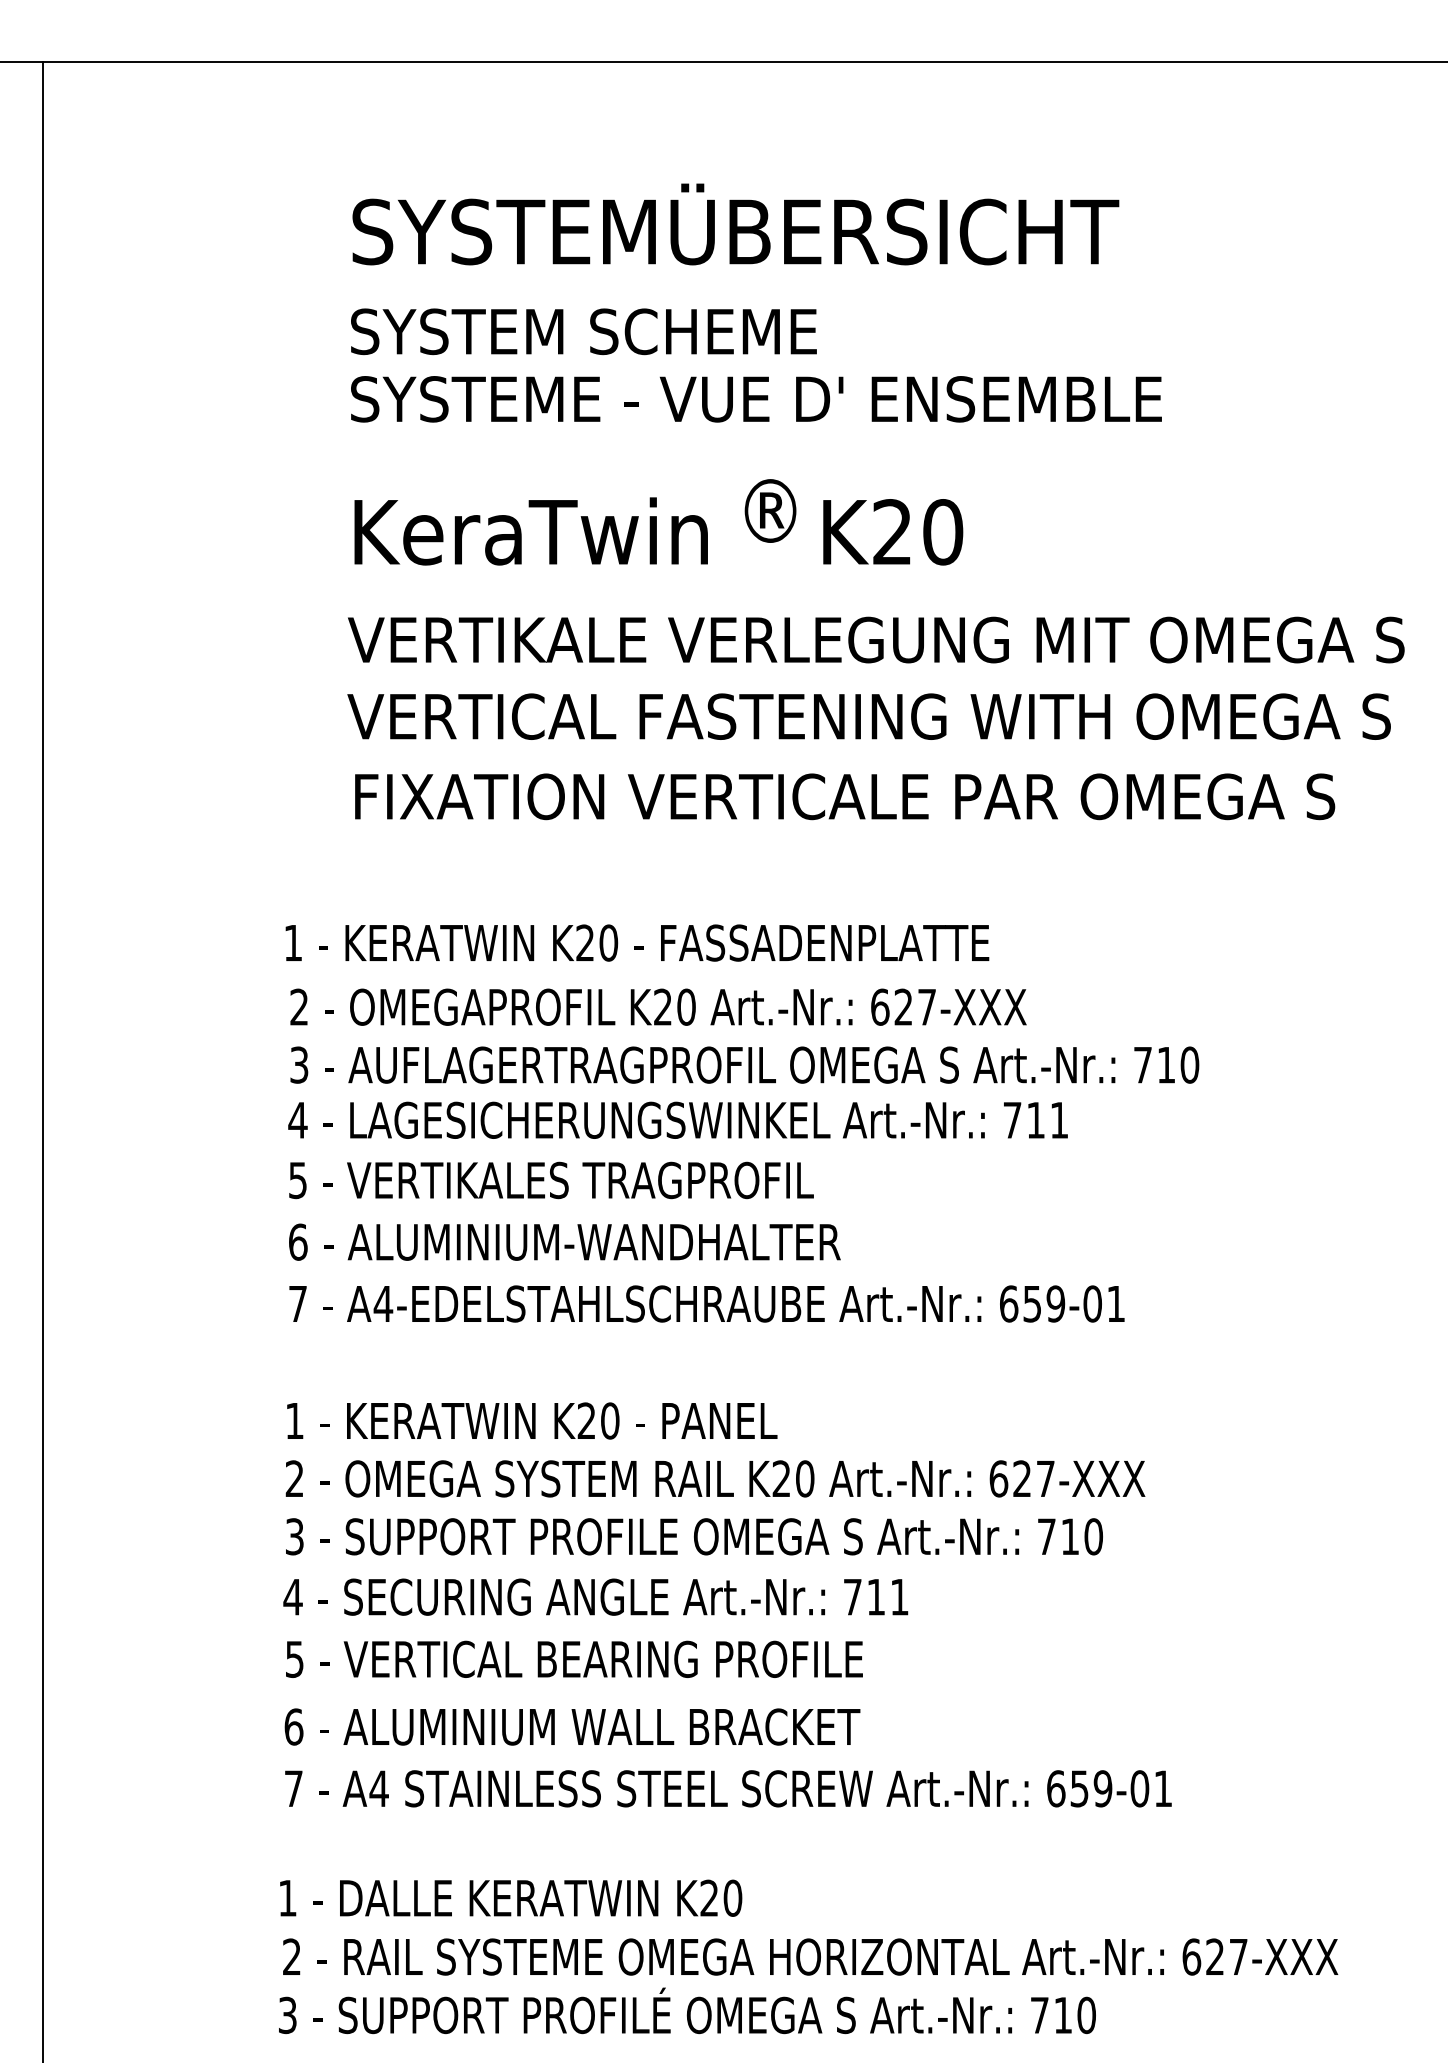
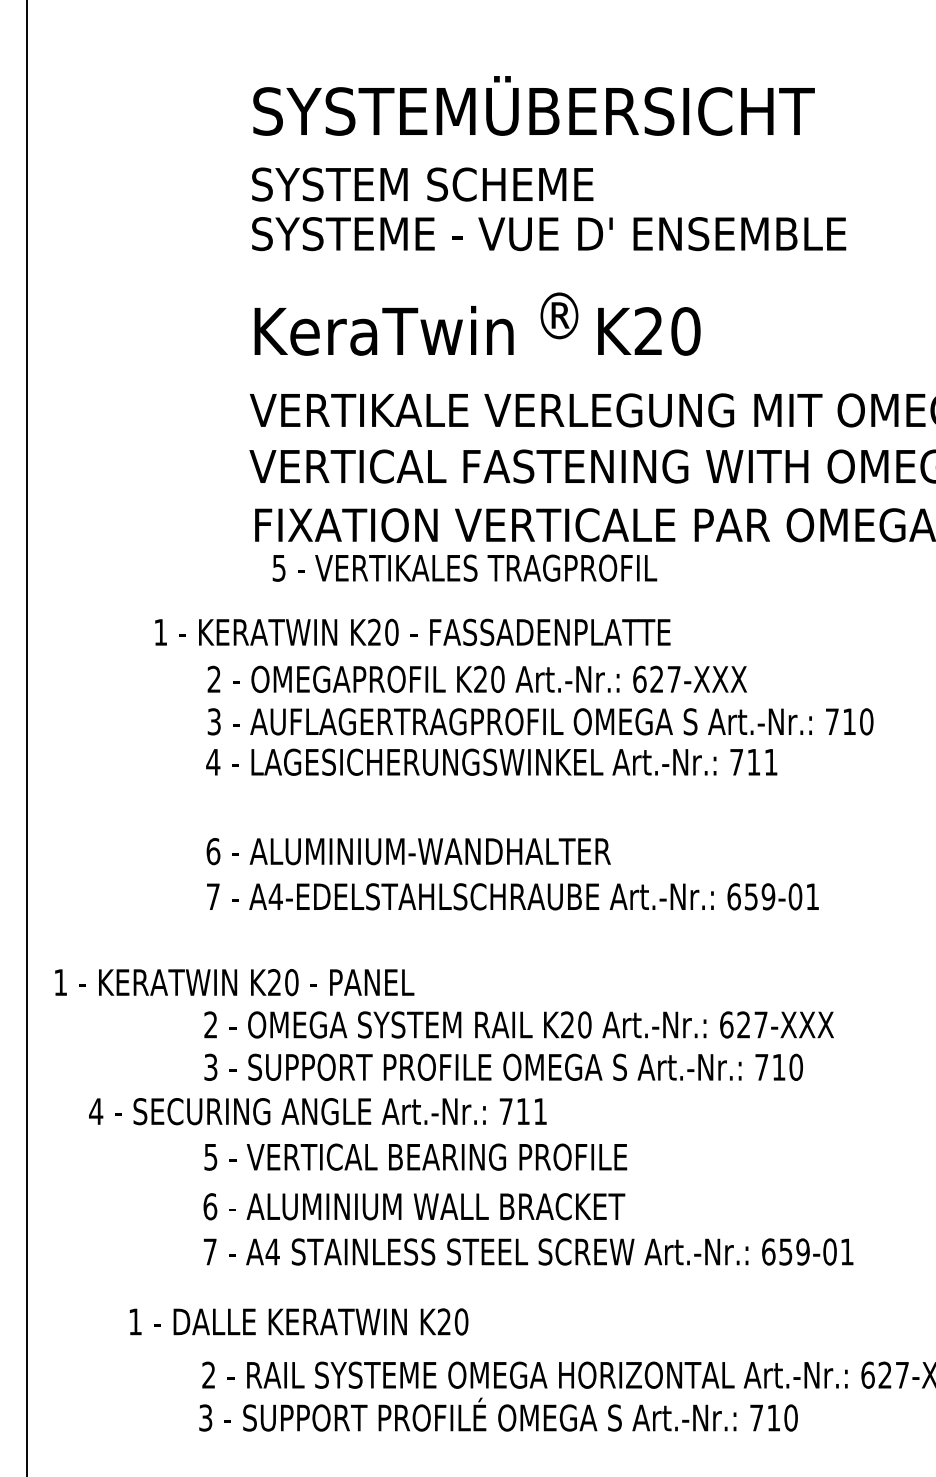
text: (637, 942) -> (412, 631), moved
text: (551, 1180) -> (464, 568), moved
text: (532, 1420) -> (234, 982), moved
text: (595, 1596) -> (317, 1111), moved
text: (511, 1897) -> (299, 1321), moved

